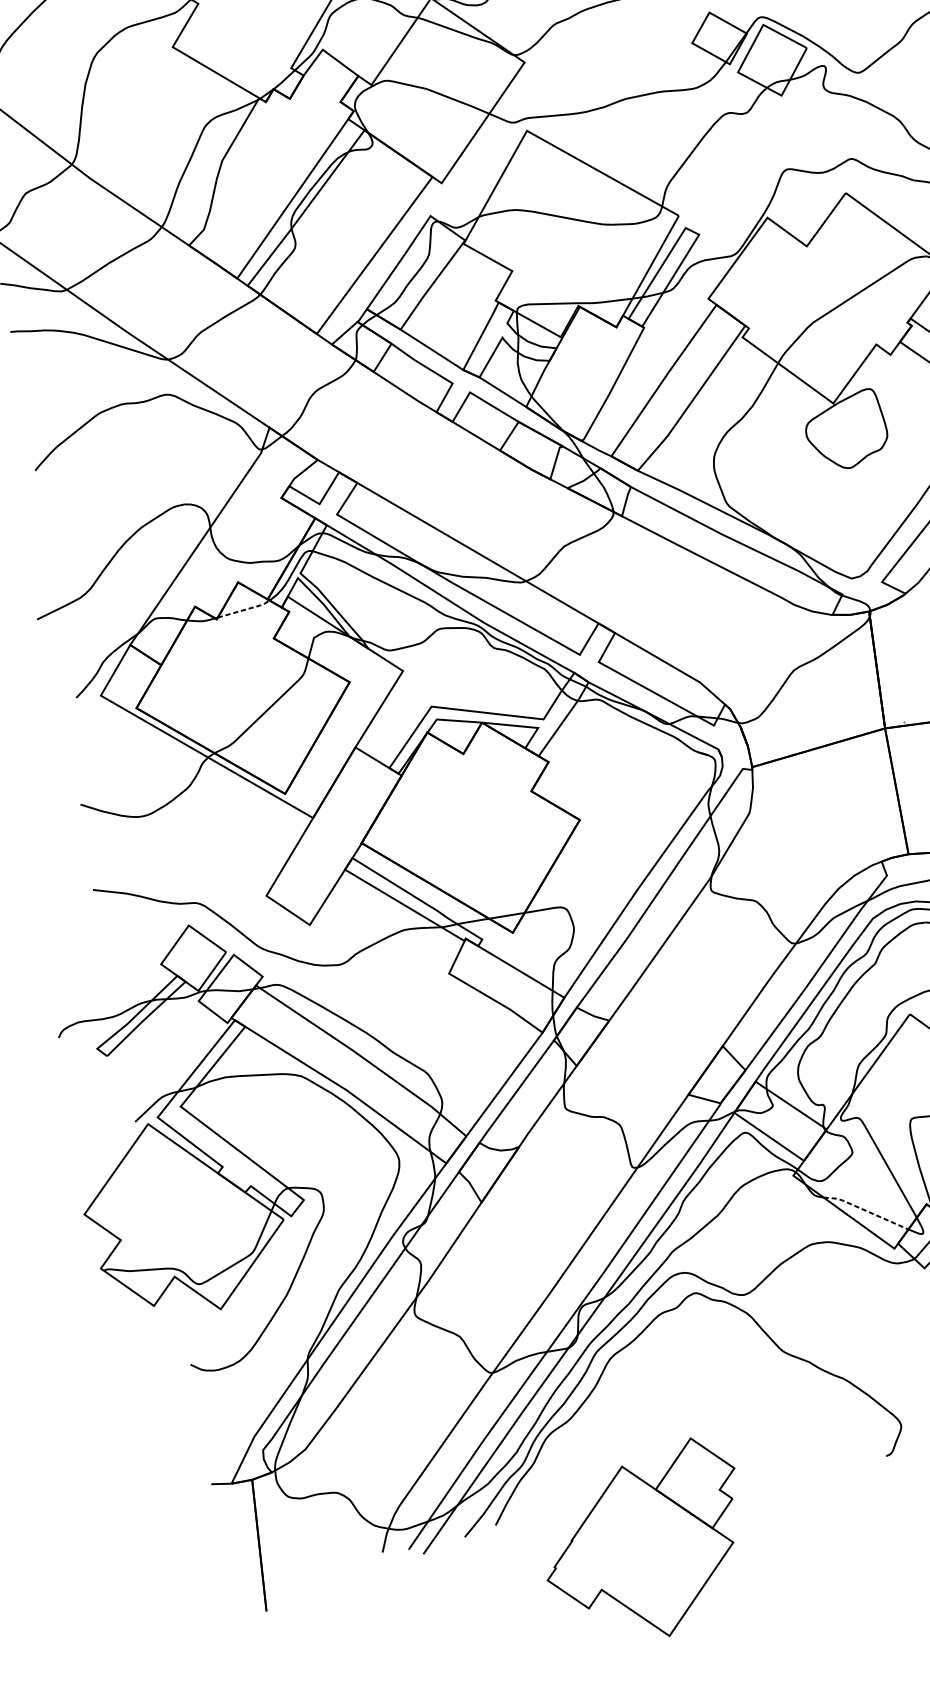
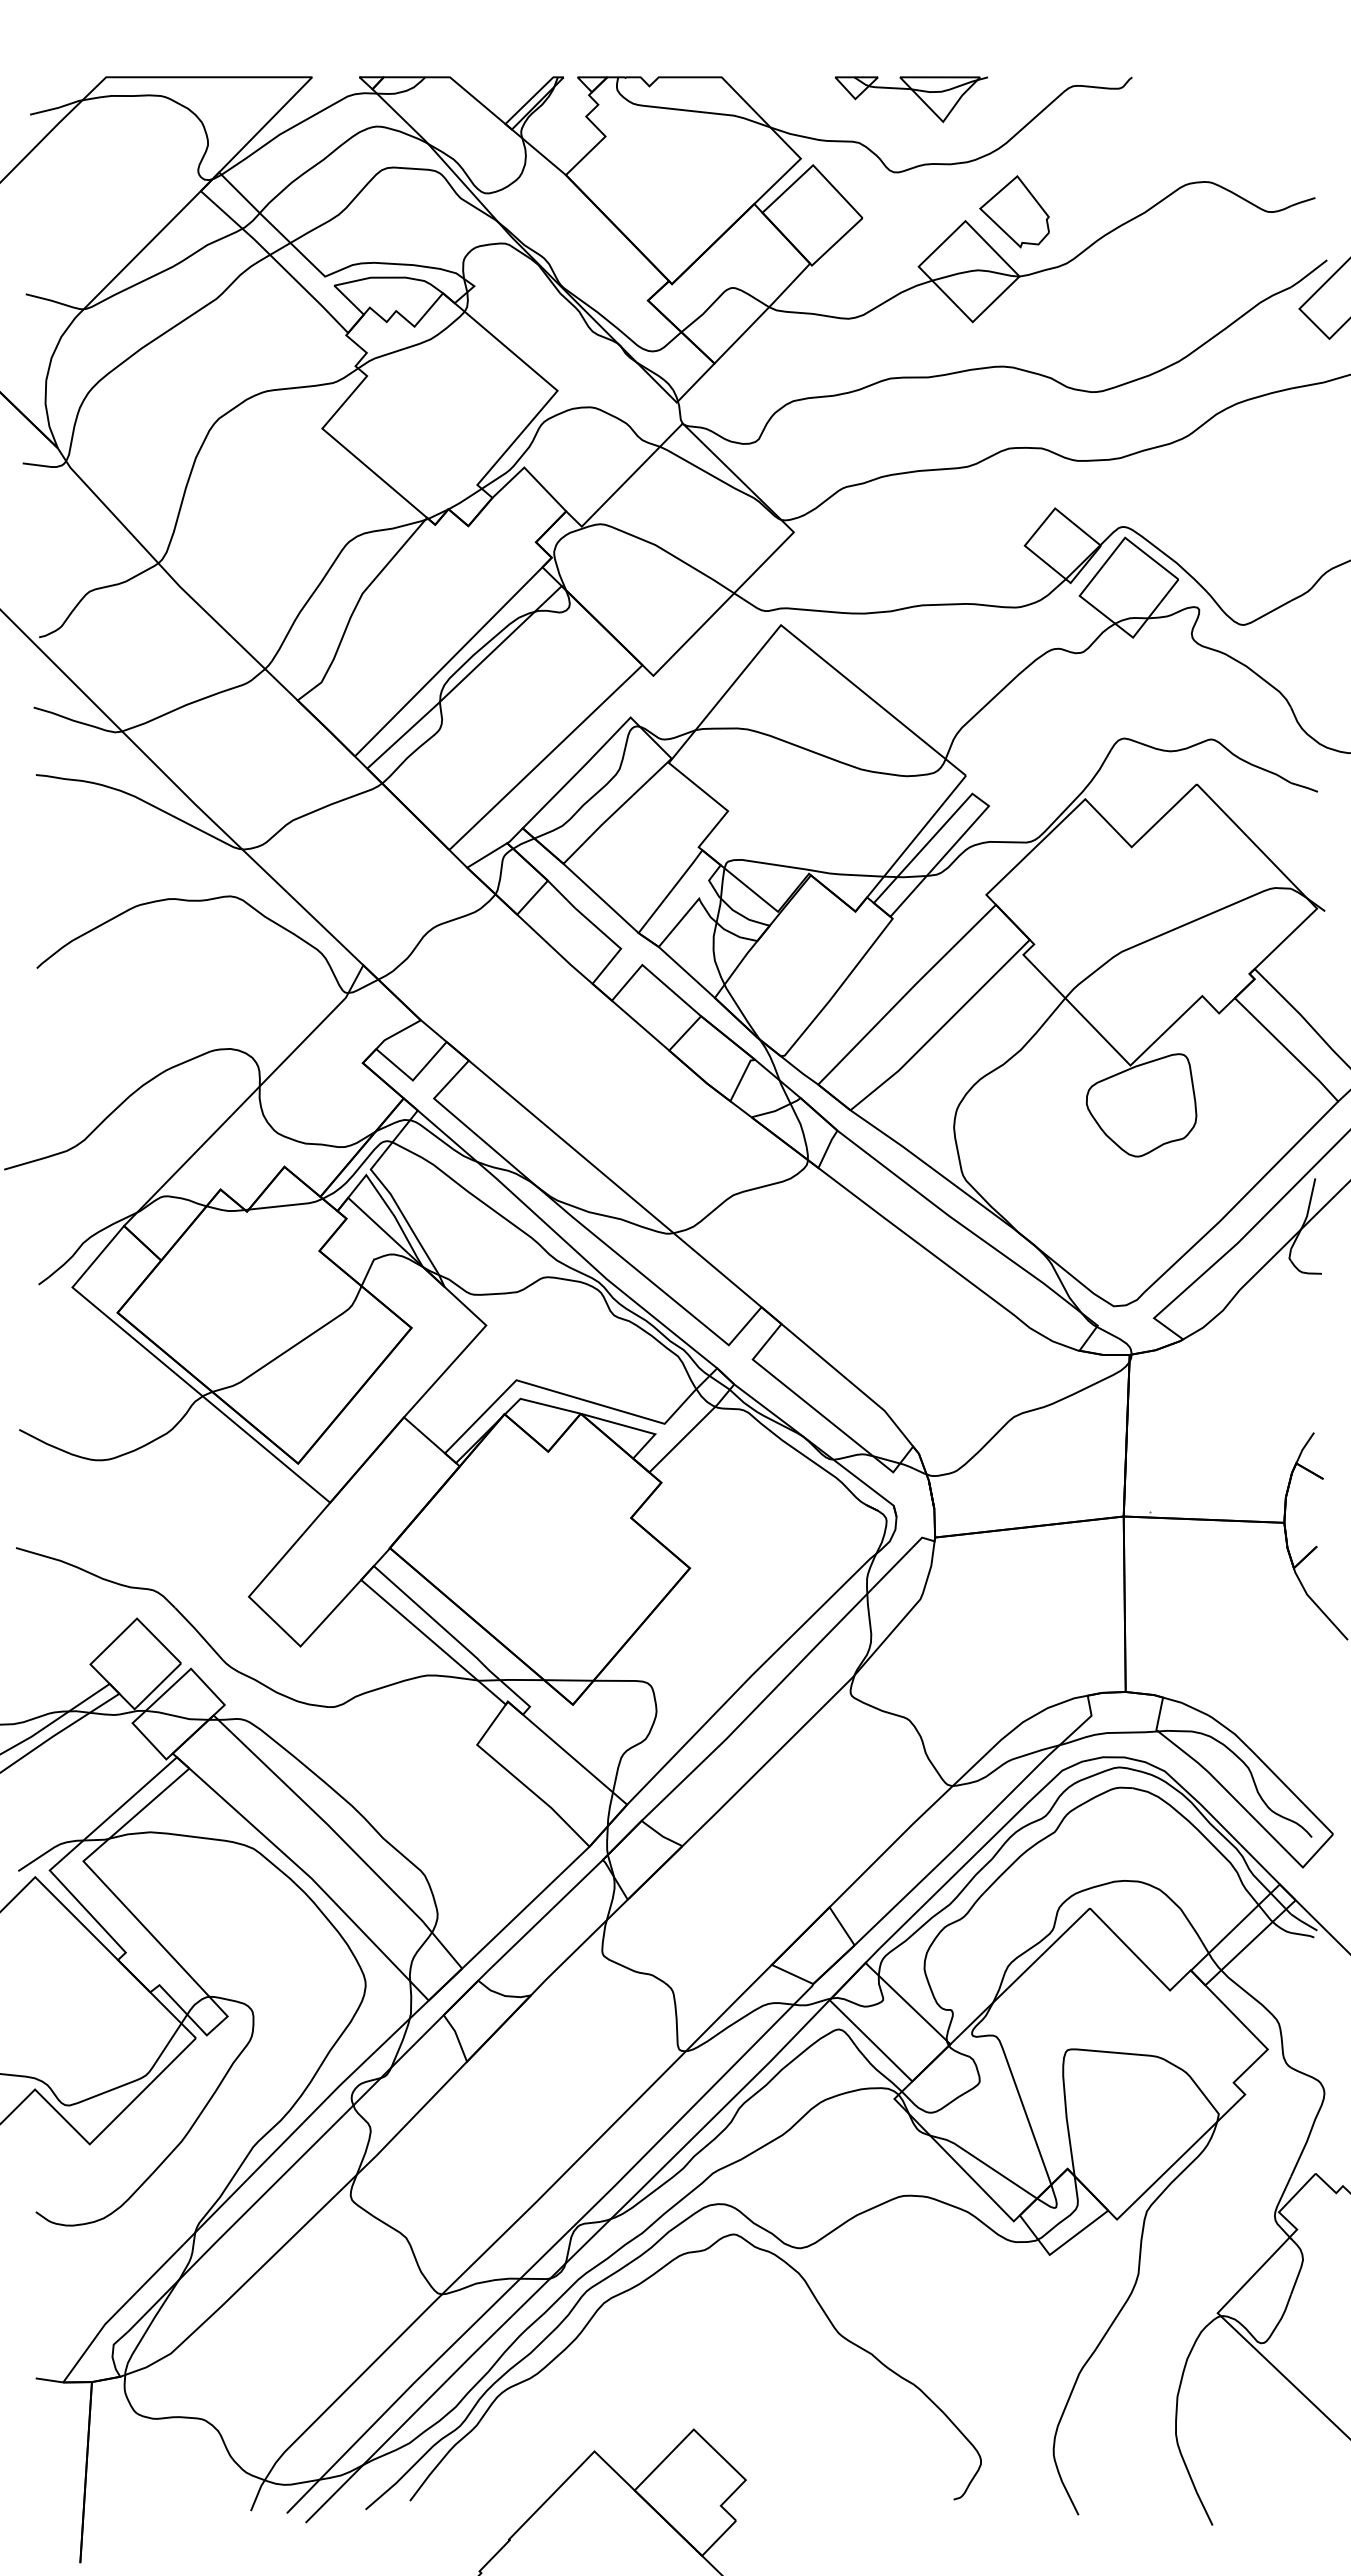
line: (245, 609) -> (287, 1205), dashed -> solid
line: (866, 1210) -> (984, 2163), dashed -> solid

